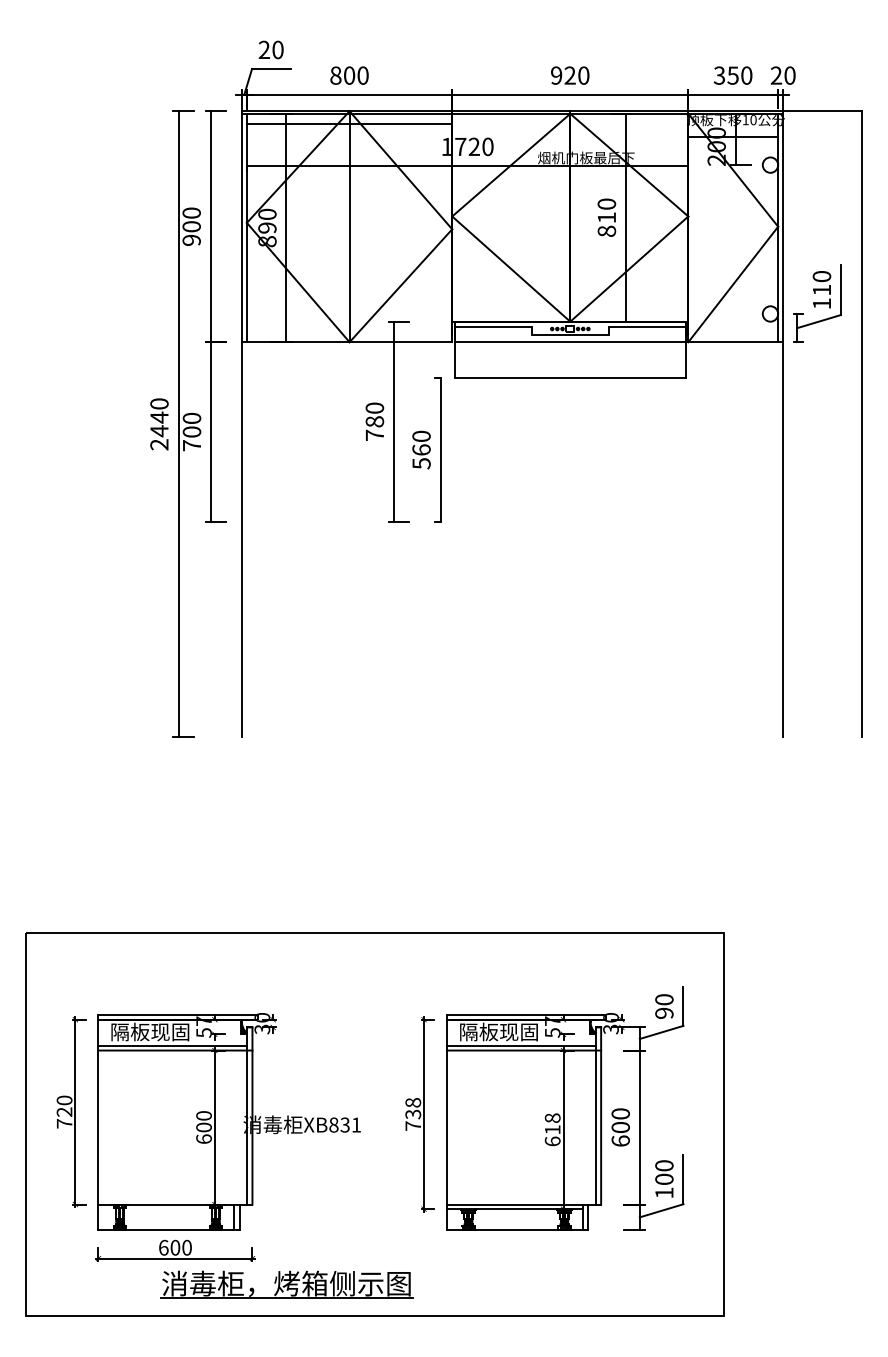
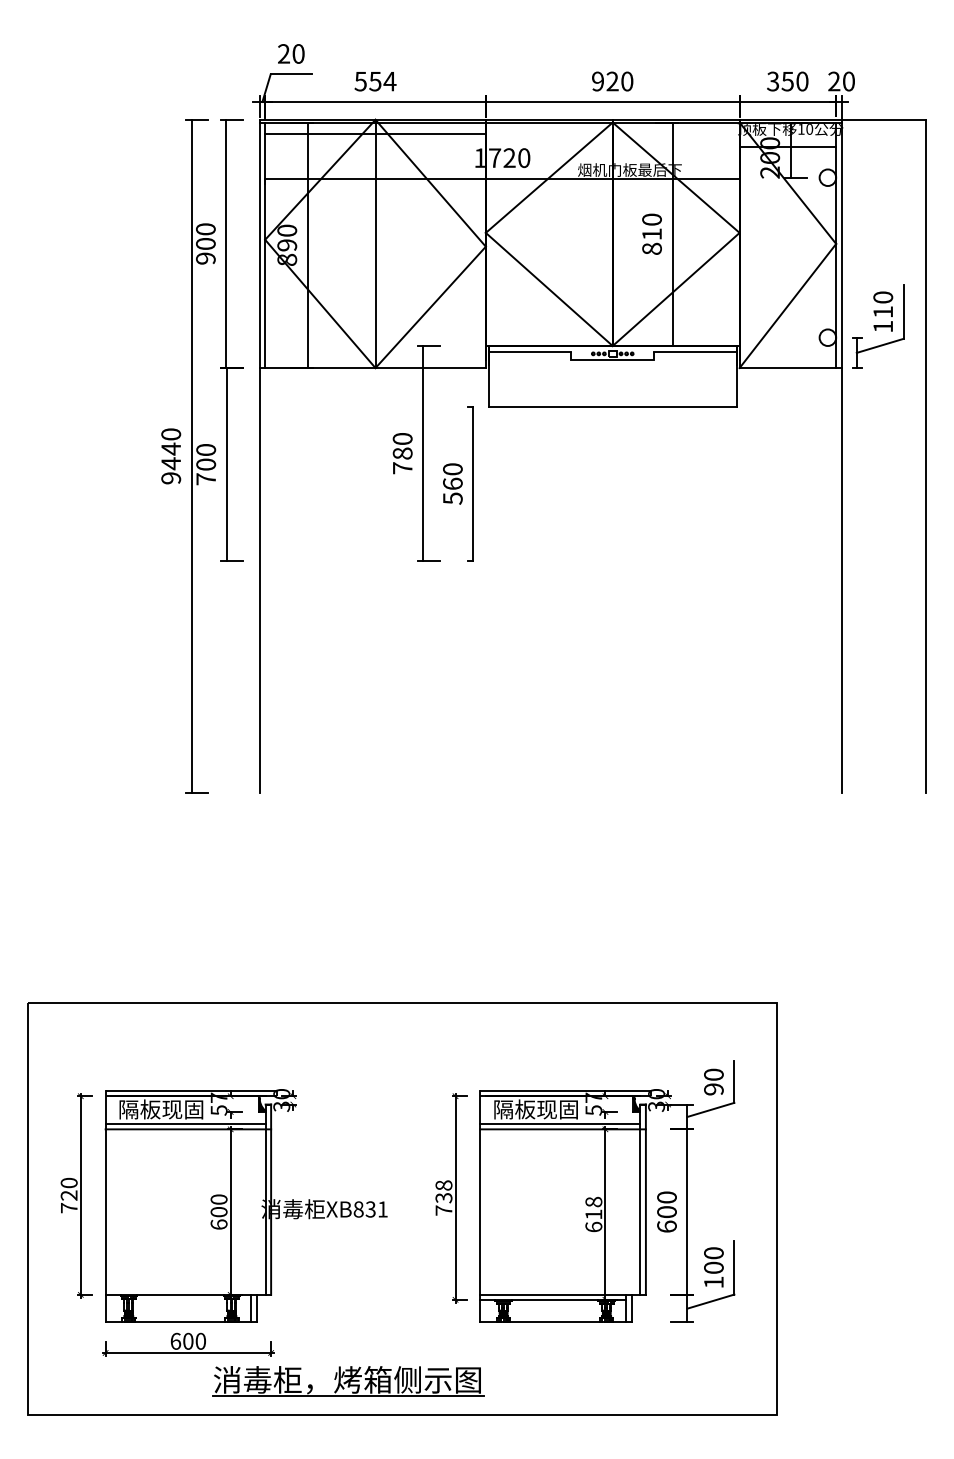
text: (349, 75) -> (375, 81), 800 -> 554
line: (569, 342) -> (611, 368), removed
text: (159, 444) -> (171, 477), 2440 -> 9440
part: (286, 1284) -> (347, 1380), moved

